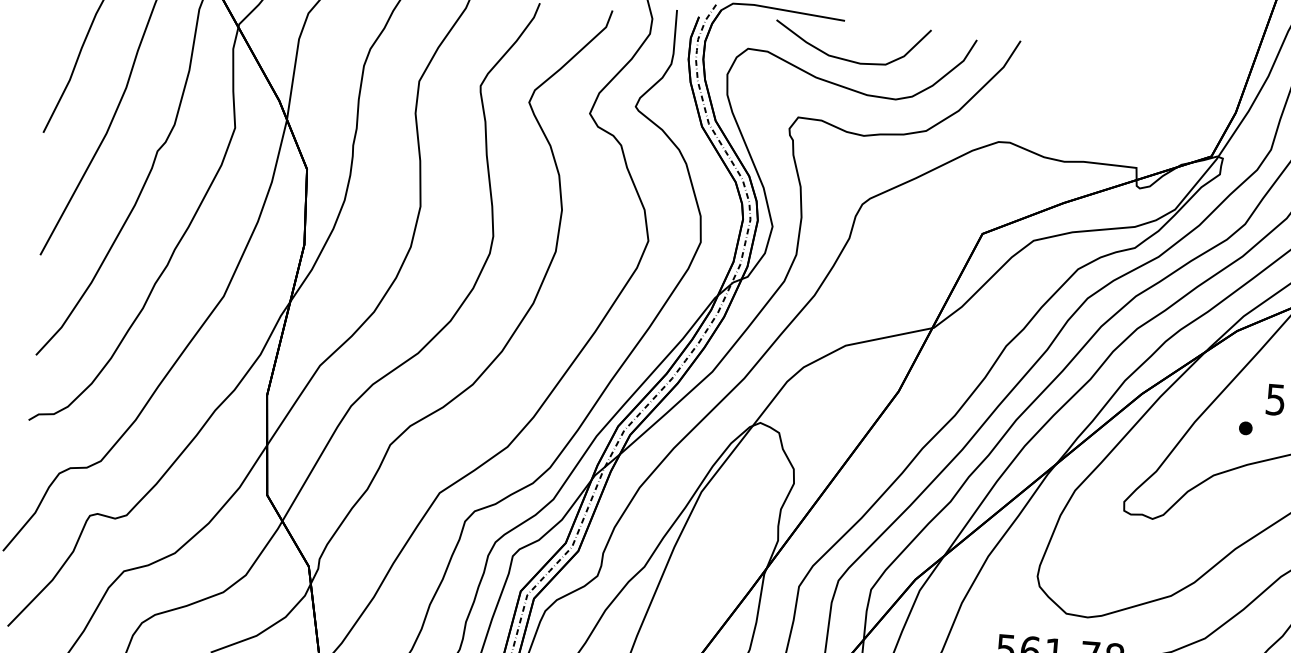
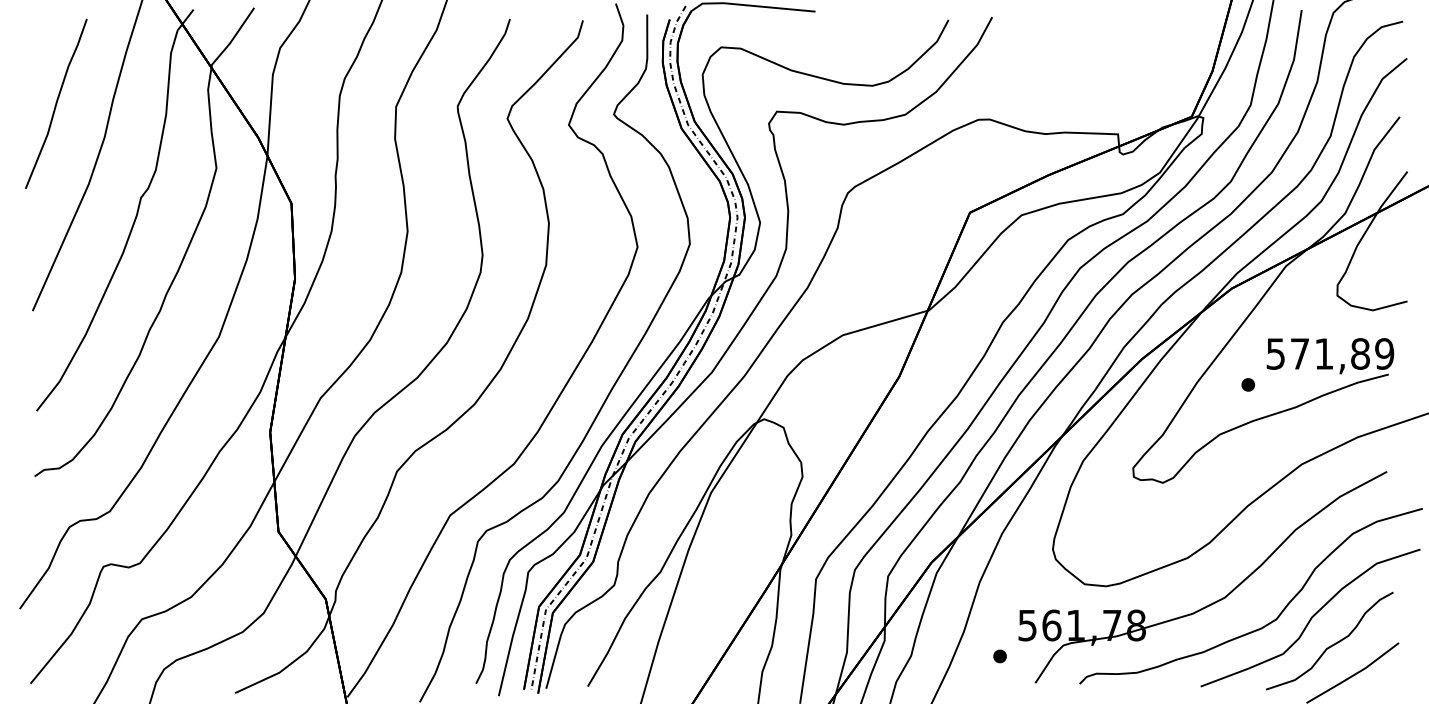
curve: (847, 59) -> (821, 49), removed

